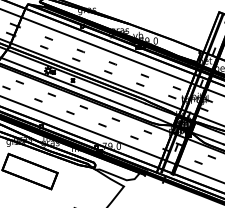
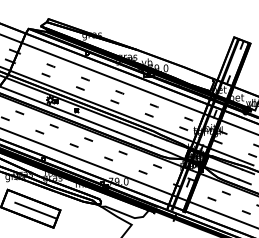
line: (34, 173) -> (35, 210), added

